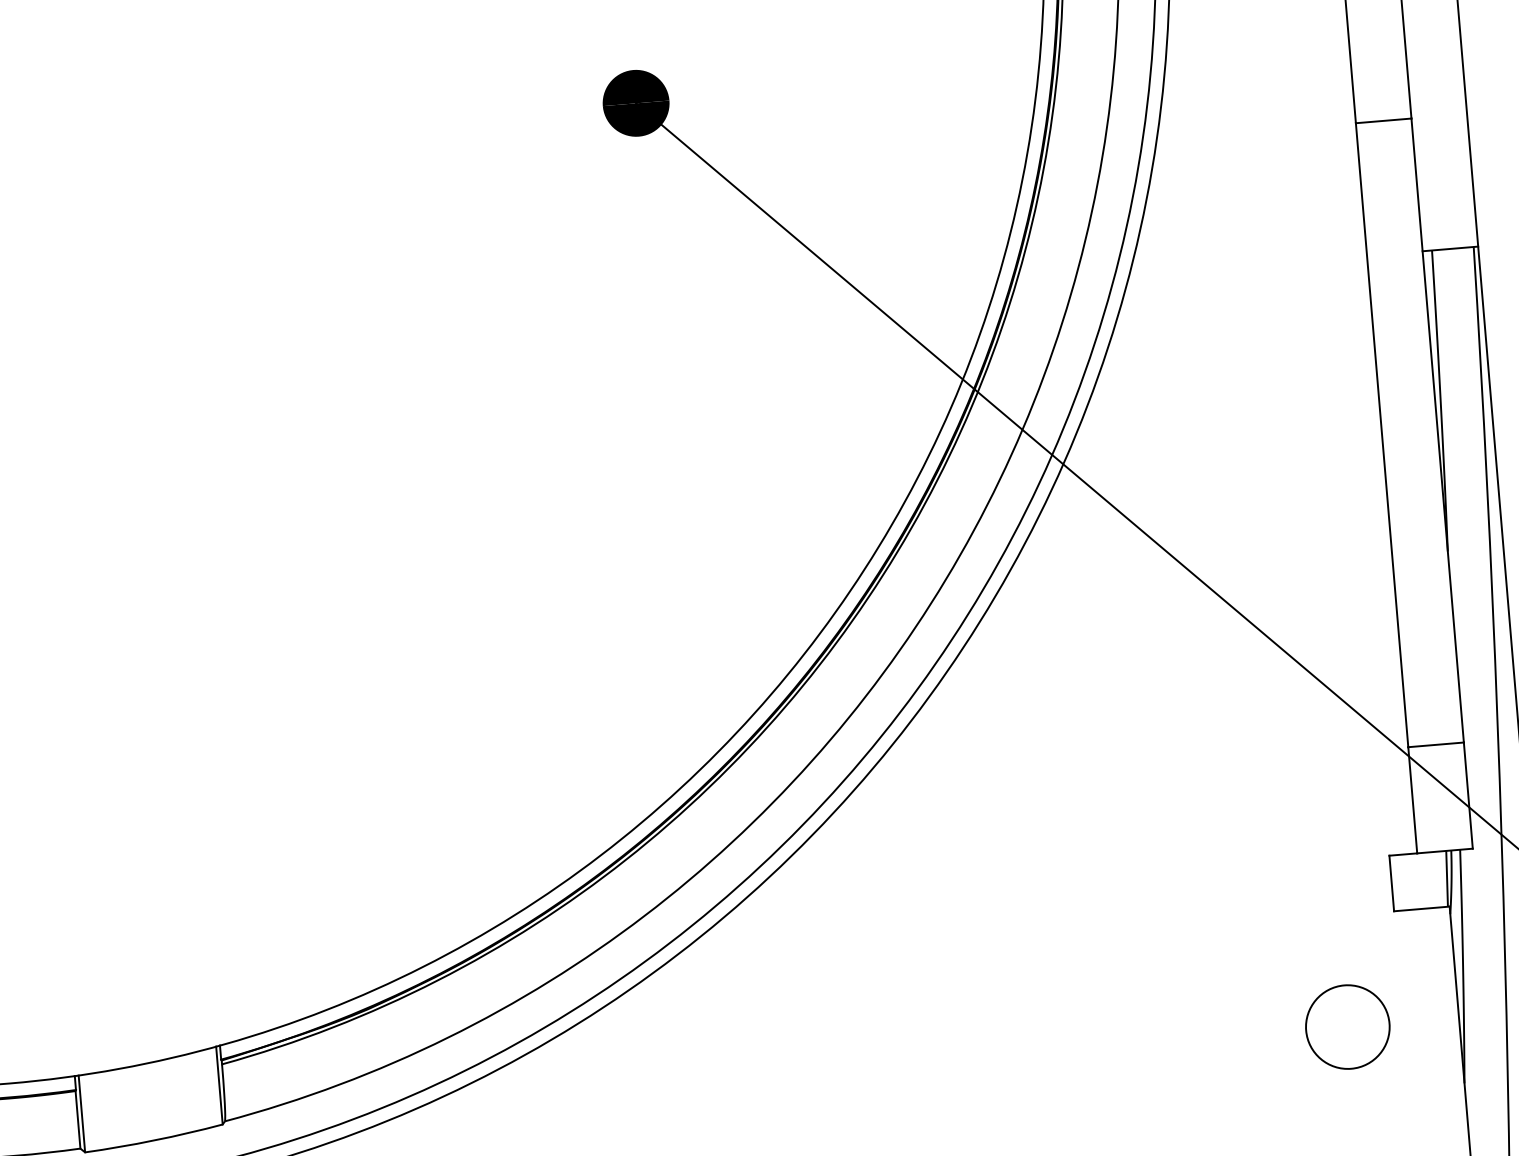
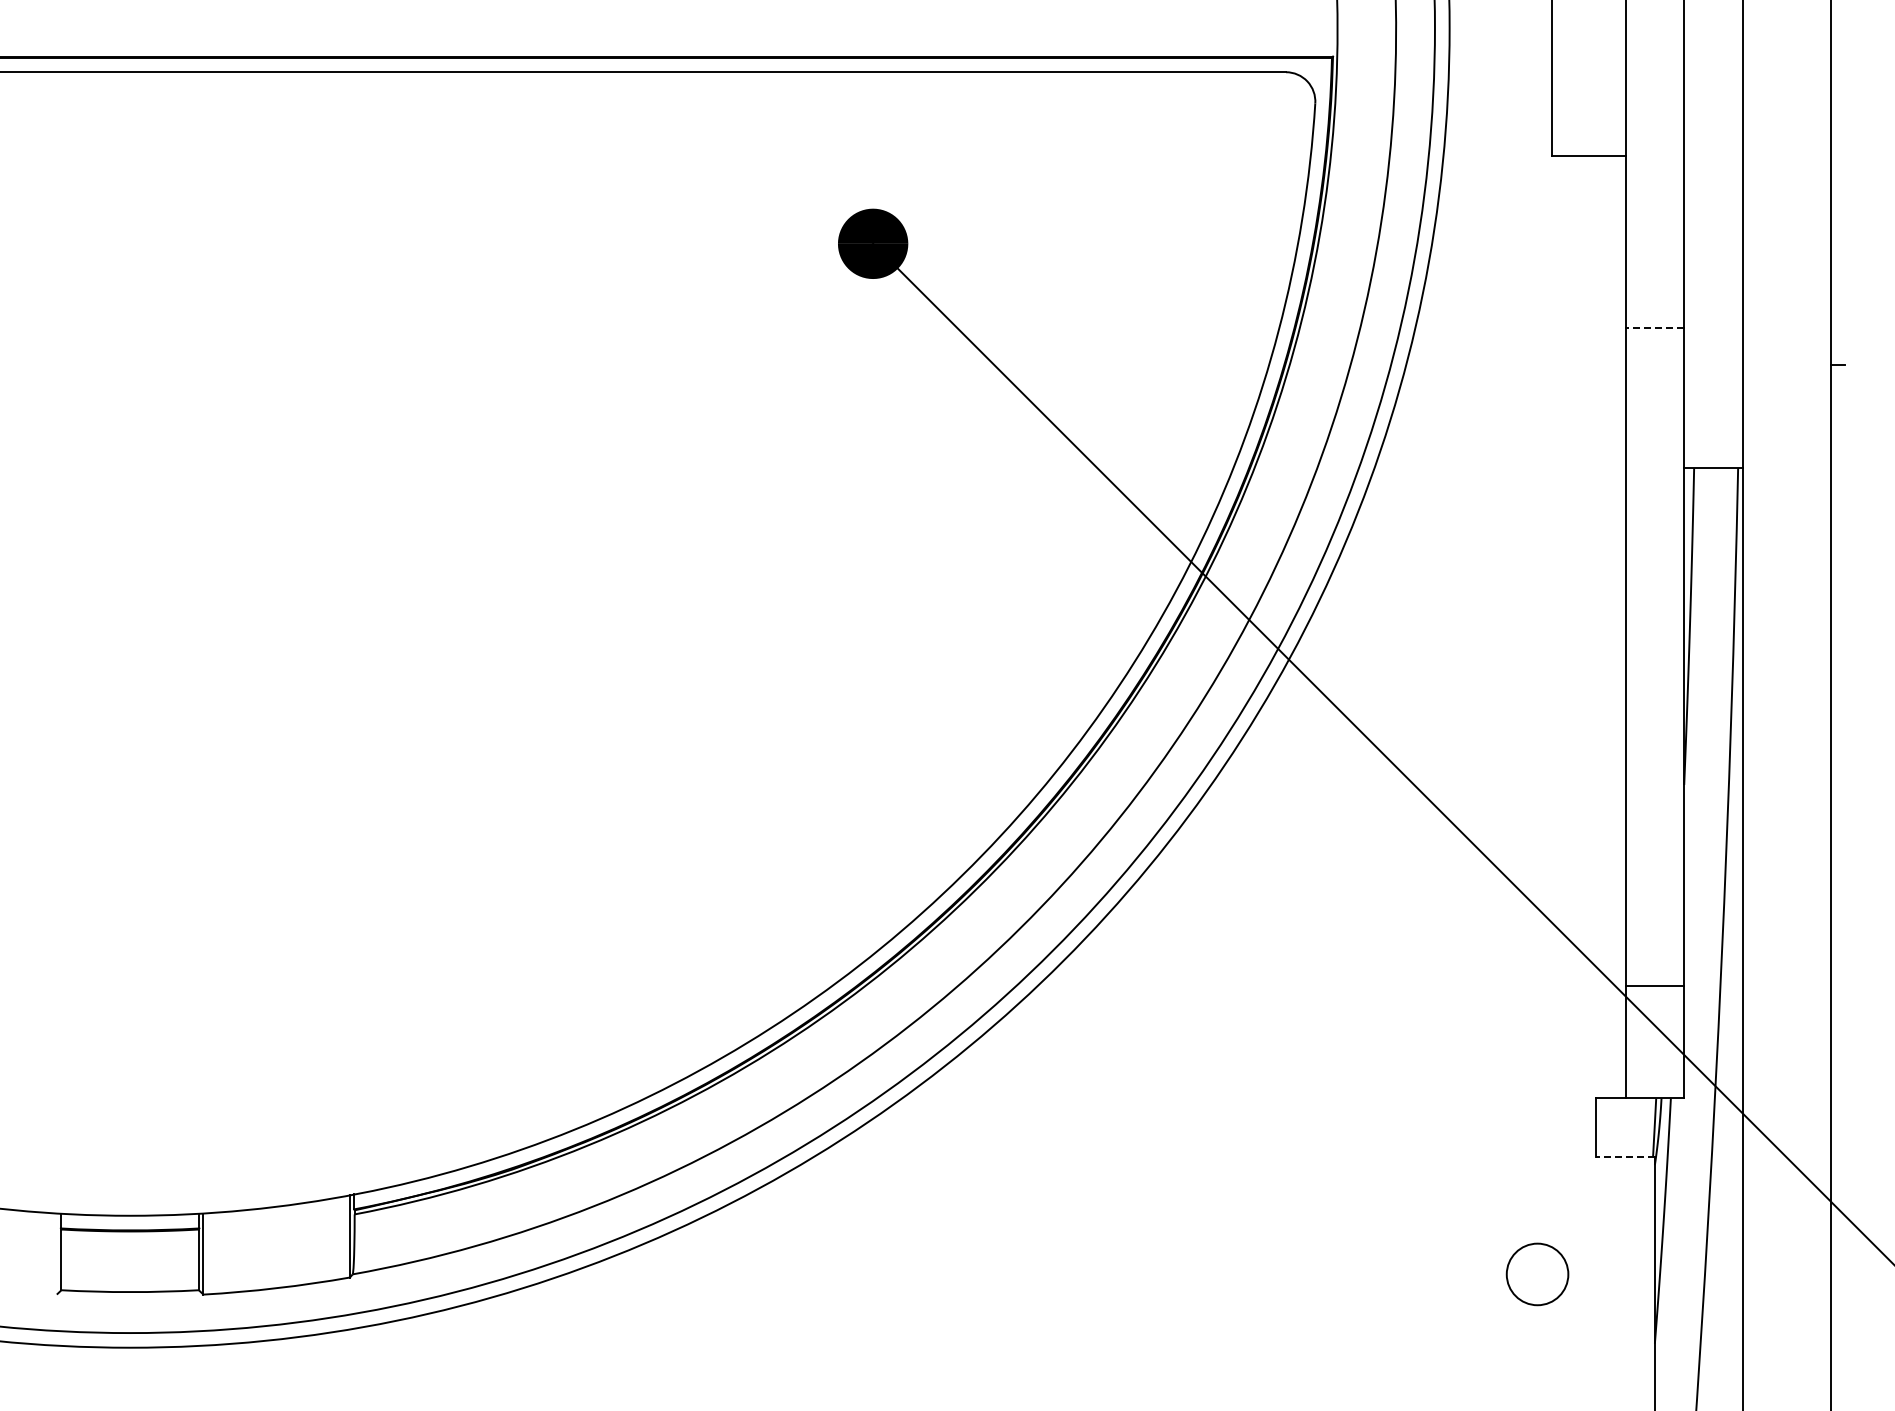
line: (1383, 121) -> (1654, 328), solid -> dashed
line: (1421, 909) -> (1625, 1157), solid -> dashed
circle: (1347, 1027) -> (1537, 1274), size x0.7

